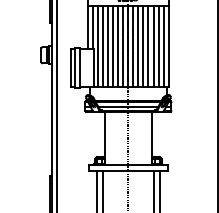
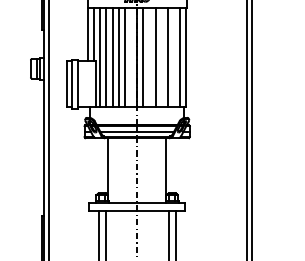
line: (123, 46) -> (131, 57), removed
line: (138, 46) -> (149, 57), removed
line: (148, 46) -> (161, 57), removed
line: (158, 46) -> (174, 57), removed

